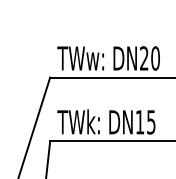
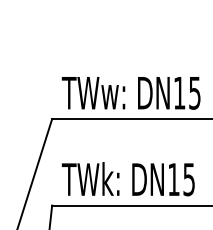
text: (149, 58) -> (186, 93), DN20 -> DN15

